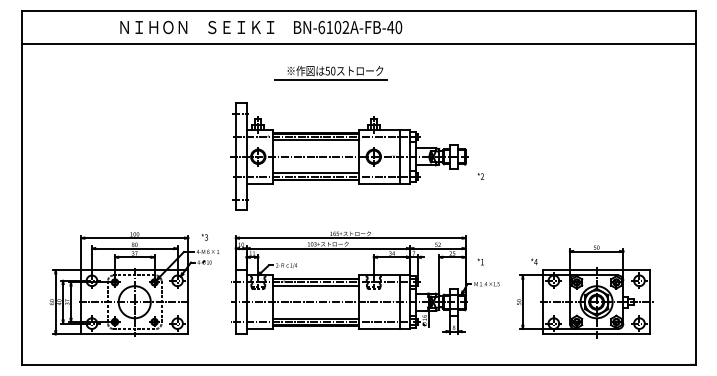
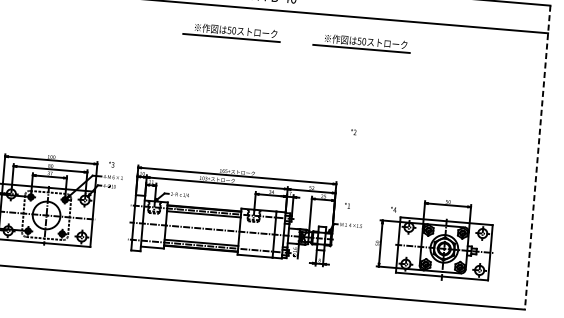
part: (481, 72) -> (361, 42), added
part: (349, 156) -> (242, 105), removed
line: (695, 187) -> (537, 157), solid -> dashed

